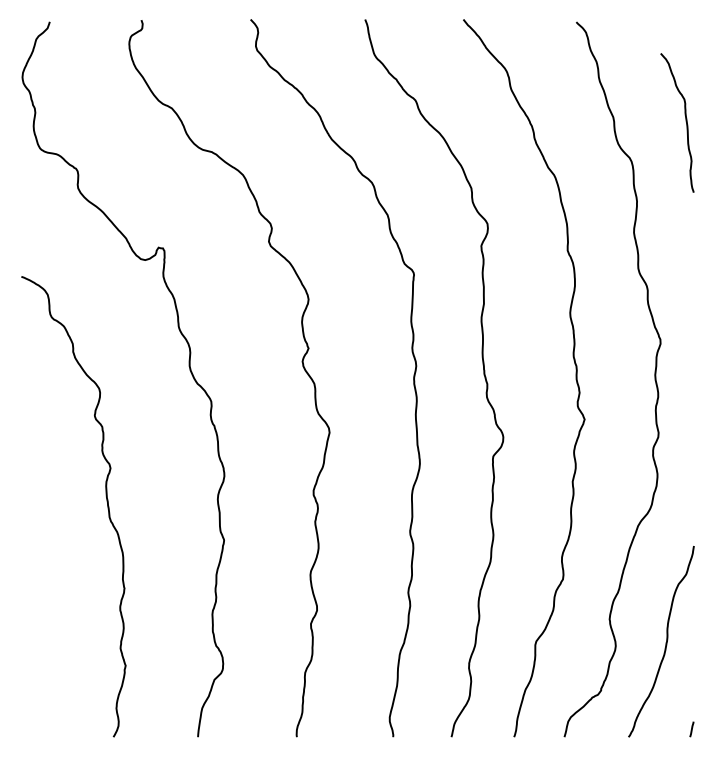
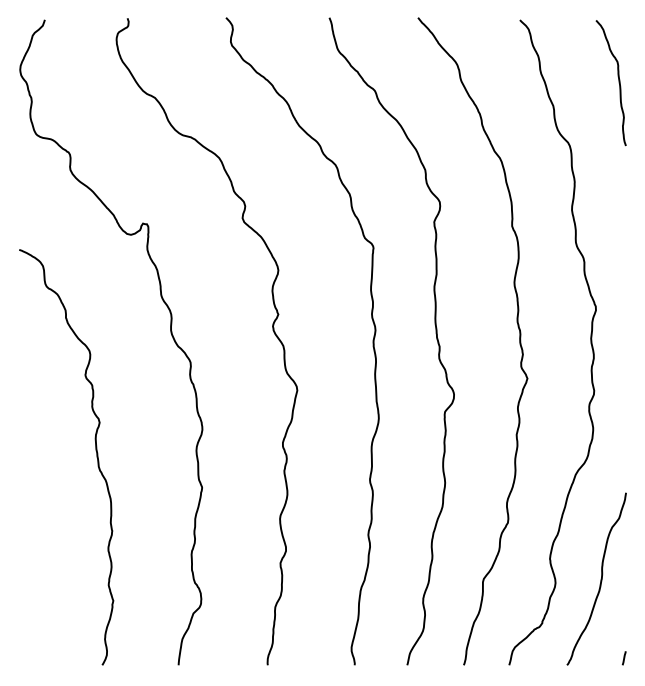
curve: (685, 121) -> (618, 81), moved

